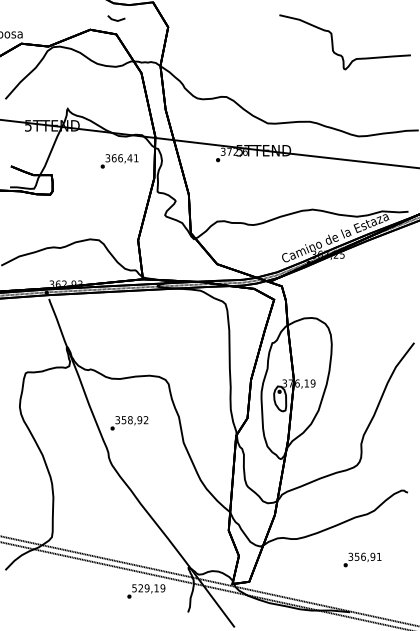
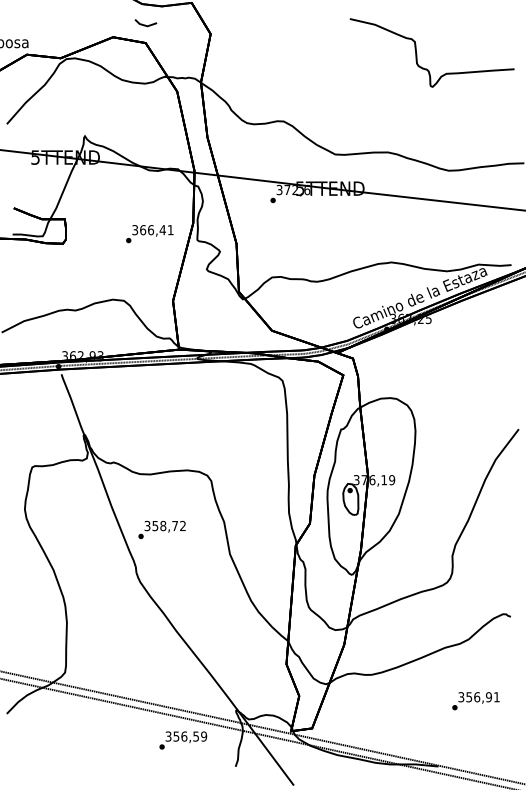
text: (119, 161) -> (149, 234), moved
text: (140, 419) -> (175, 525), 358,92 -> 358,72
text: (362, 560) -> (475, 701), moved
text: (144, 588) -> (181, 736), 529,19 -> 356,59

